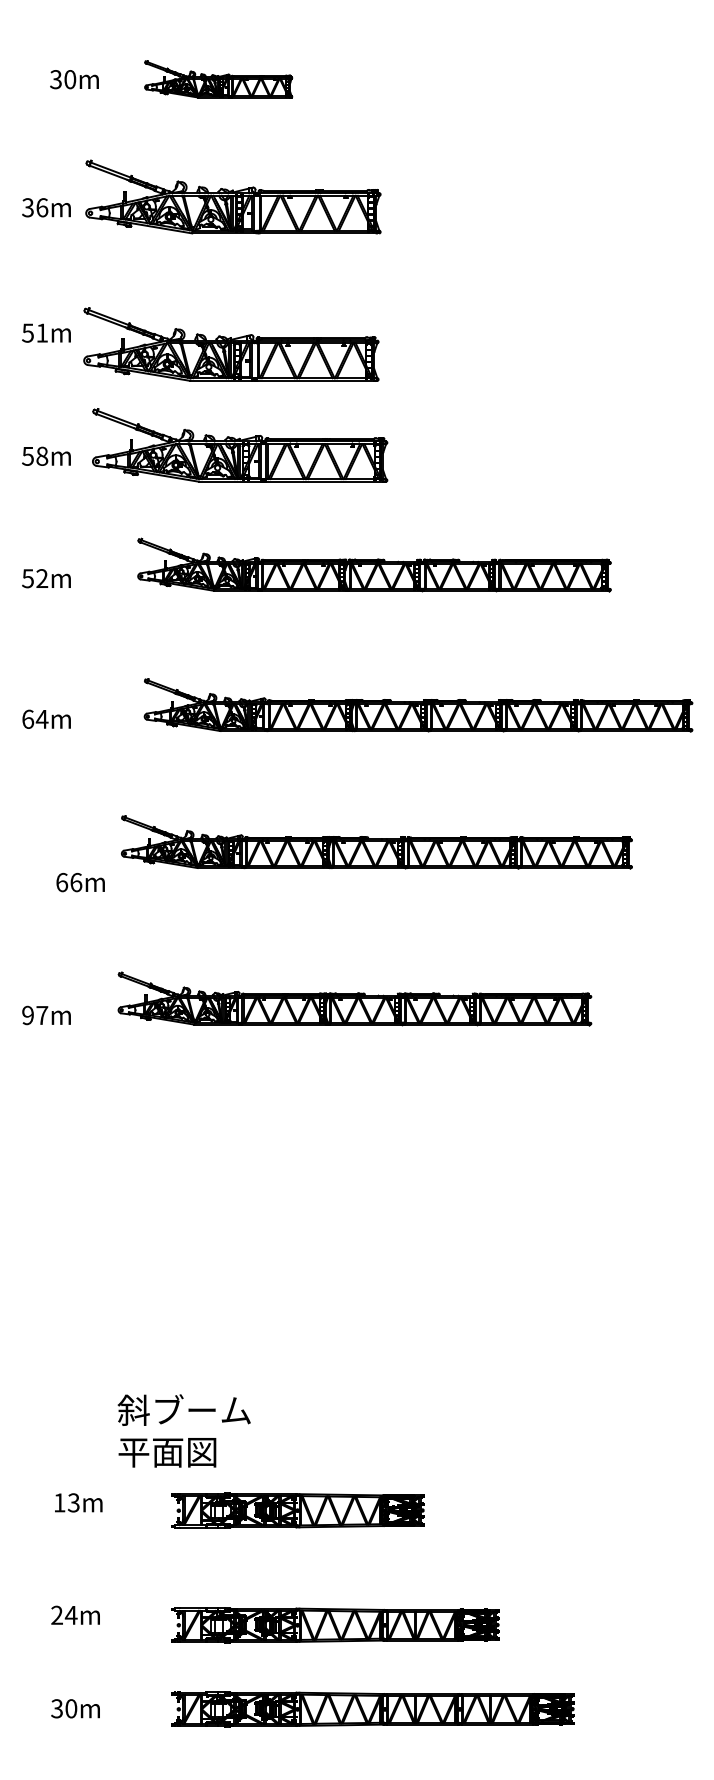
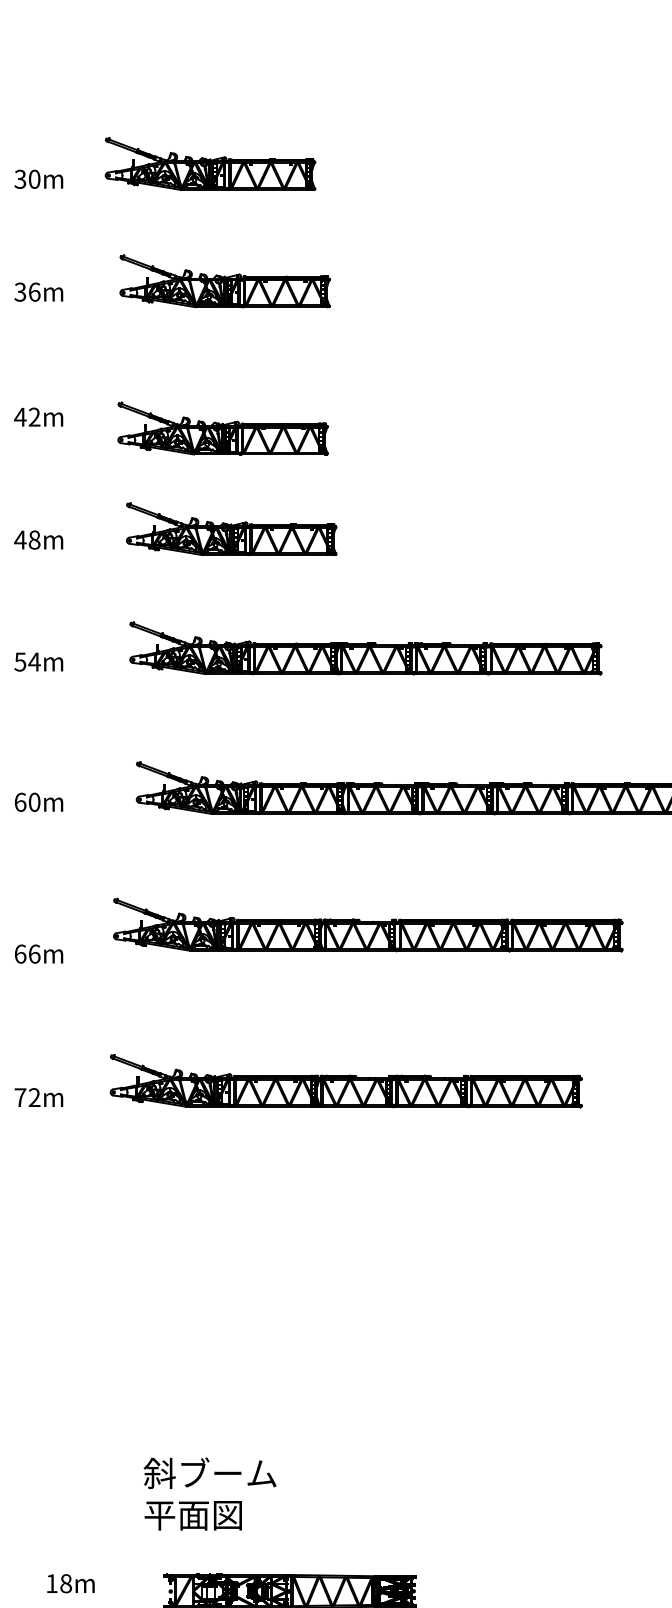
text: (74, 79) -> (38, 179), moved
part: (218, 79) -> (210, 164), size x1.43
part: (233, 196) -> (225, 280), size x0.71
text: (34, 332) -> (26, 416), 51m -> 42m
part: (231, 344) -> (223, 428), size x0.71
part: (239, 445) -> (231, 529), size x0.71
text: (27, 456) -> (19, 540), 58m -> 48m
text: (41, 578) -> (33, 661), 52m -> 54m
text: (41, 718) -> (33, 801), 64m -> 60m
text: (80, 882) -> (38, 954), moved
text: (35, 1015) -> (27, 1097), 97m -> 72m
text: (183, 1430) -> (209, 1493), moved
text: (73, 1502) -> (65, 1583), 13m -> 18m

